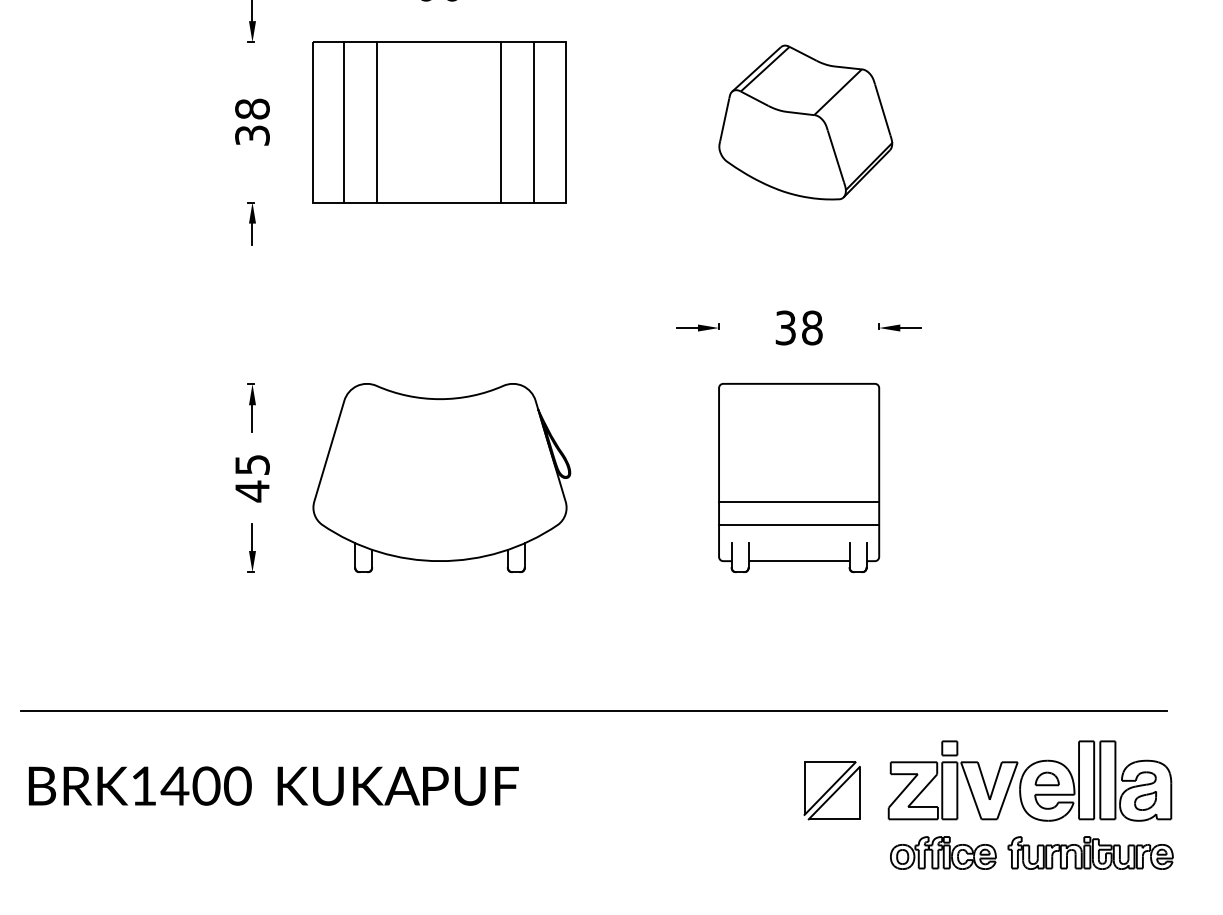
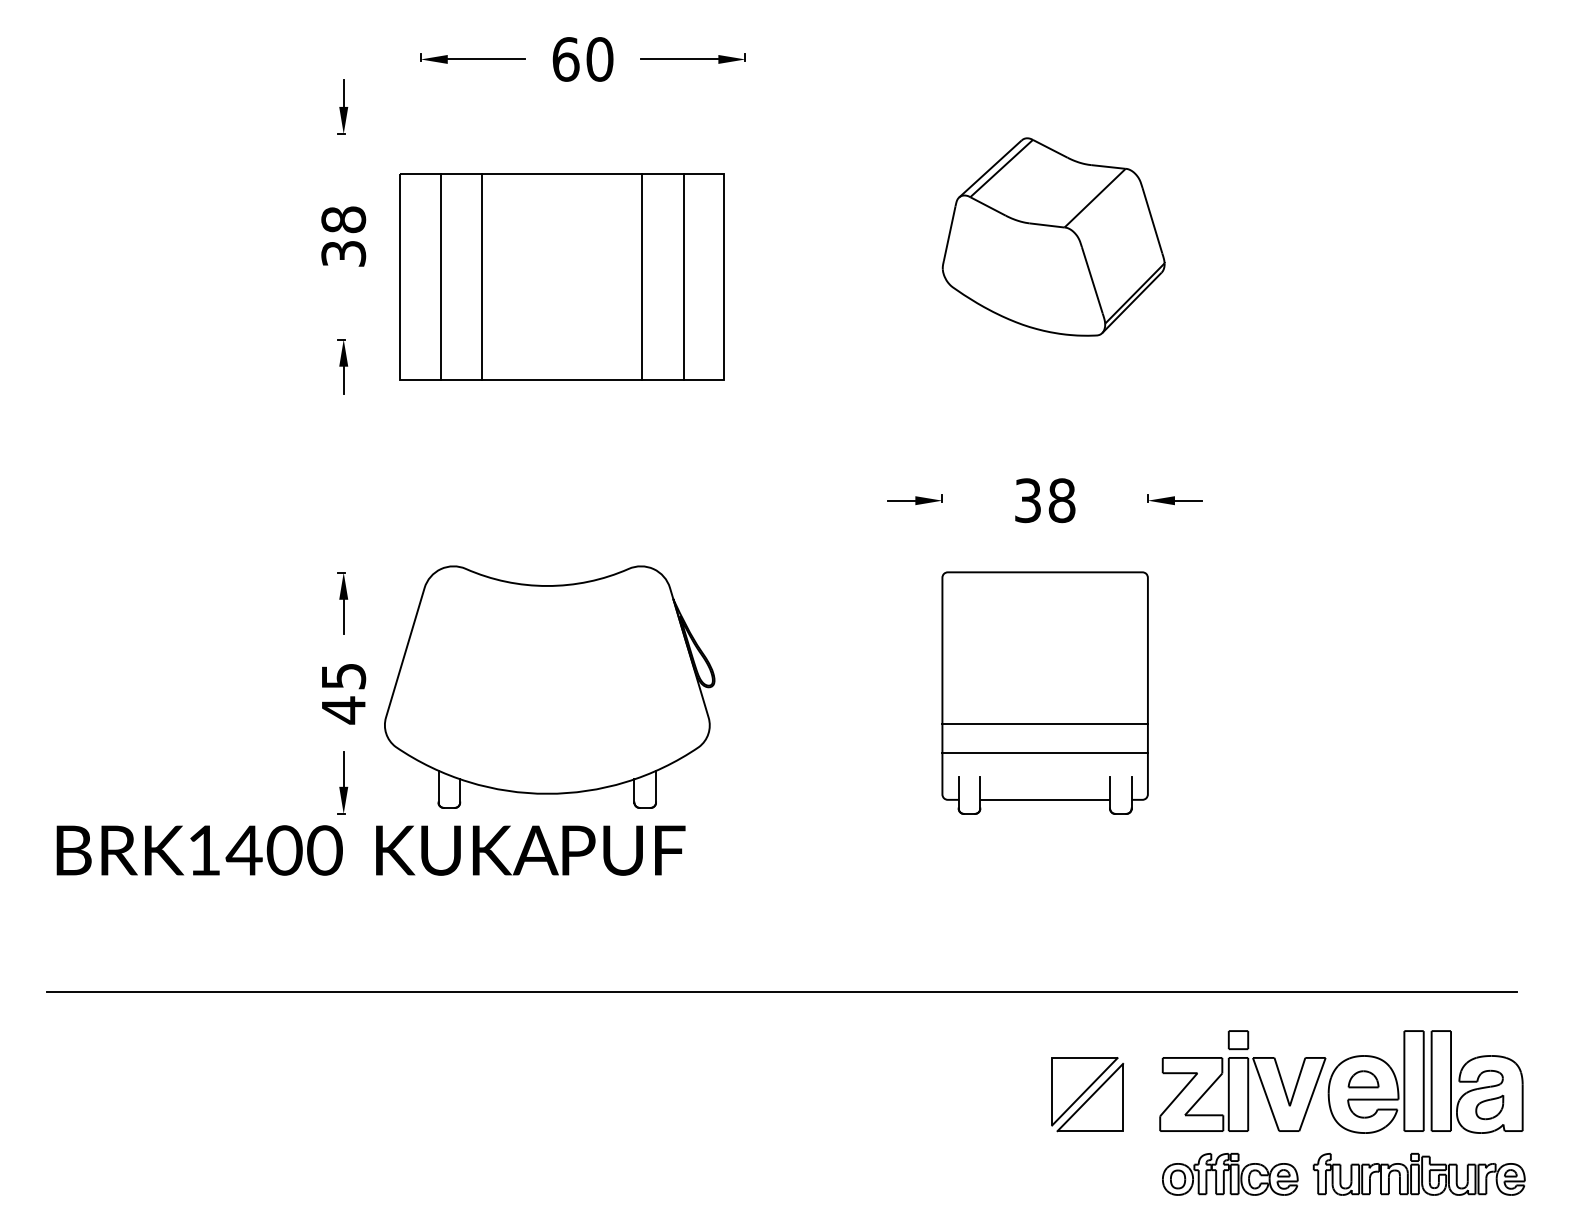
part: (438, 122) -> (561, 276), moved
part: (441, 477) -> (549, 686), moved
text: (273, 786) -> (370, 850), moved

